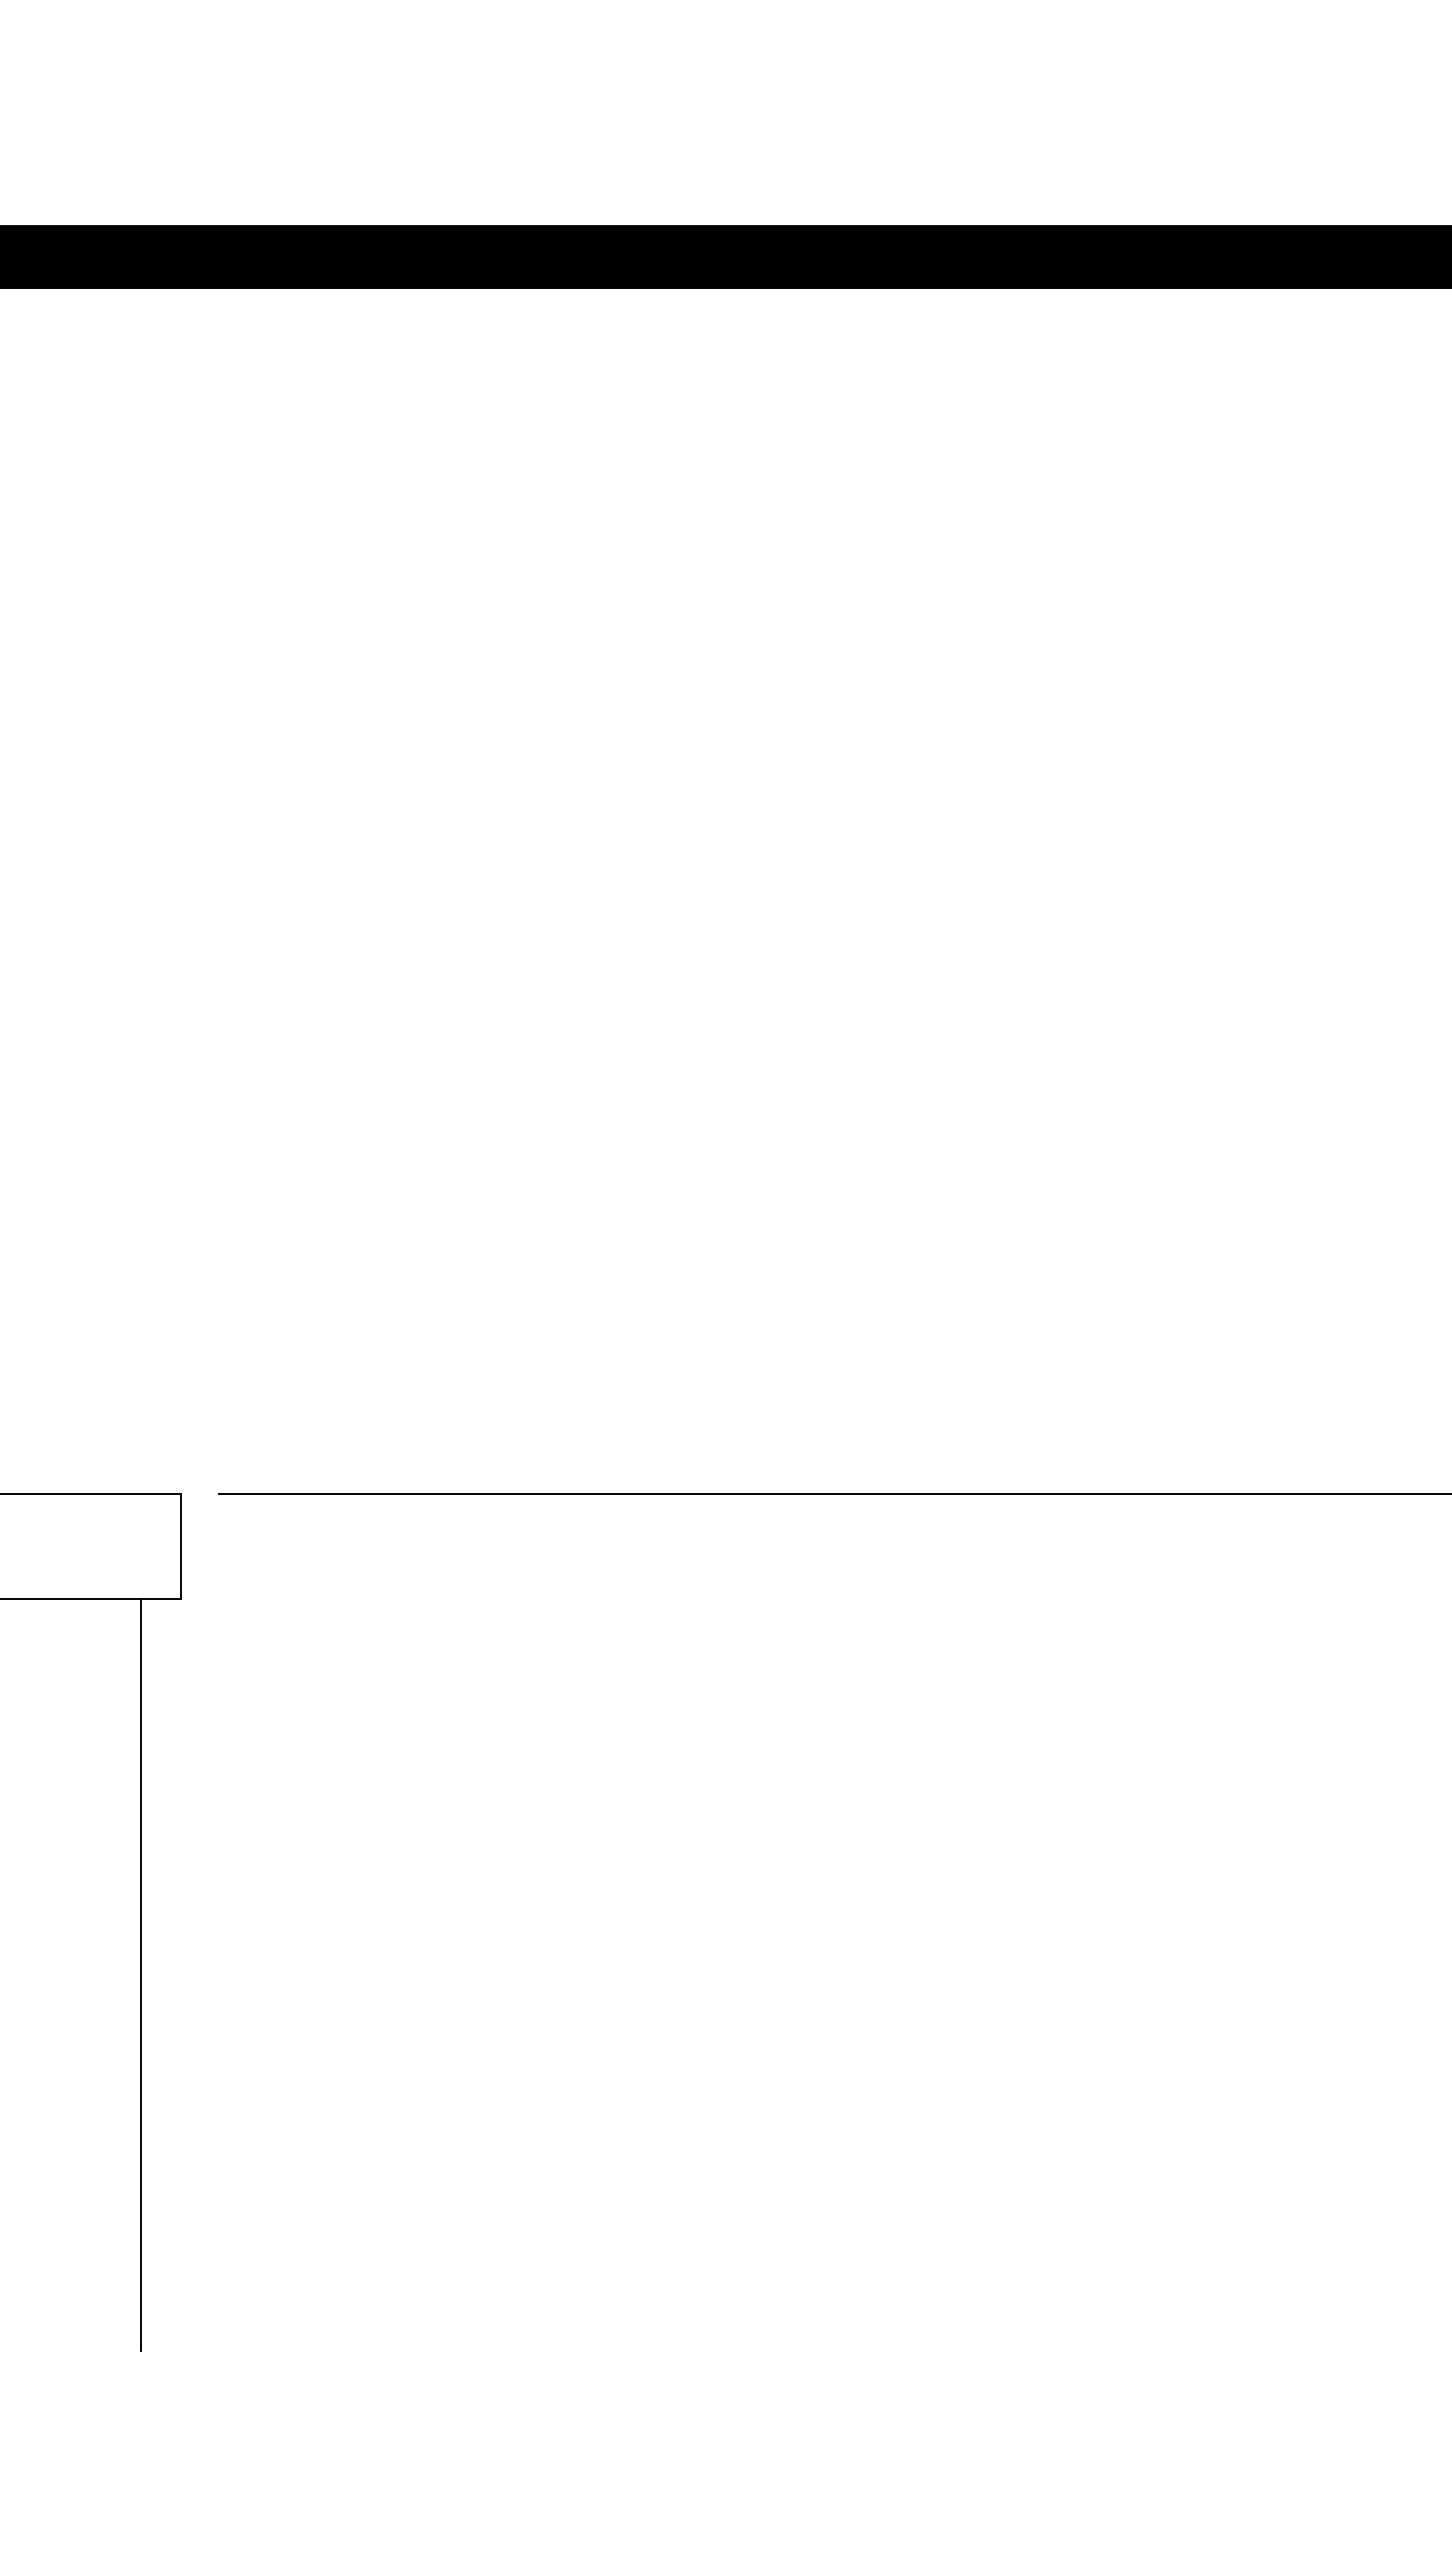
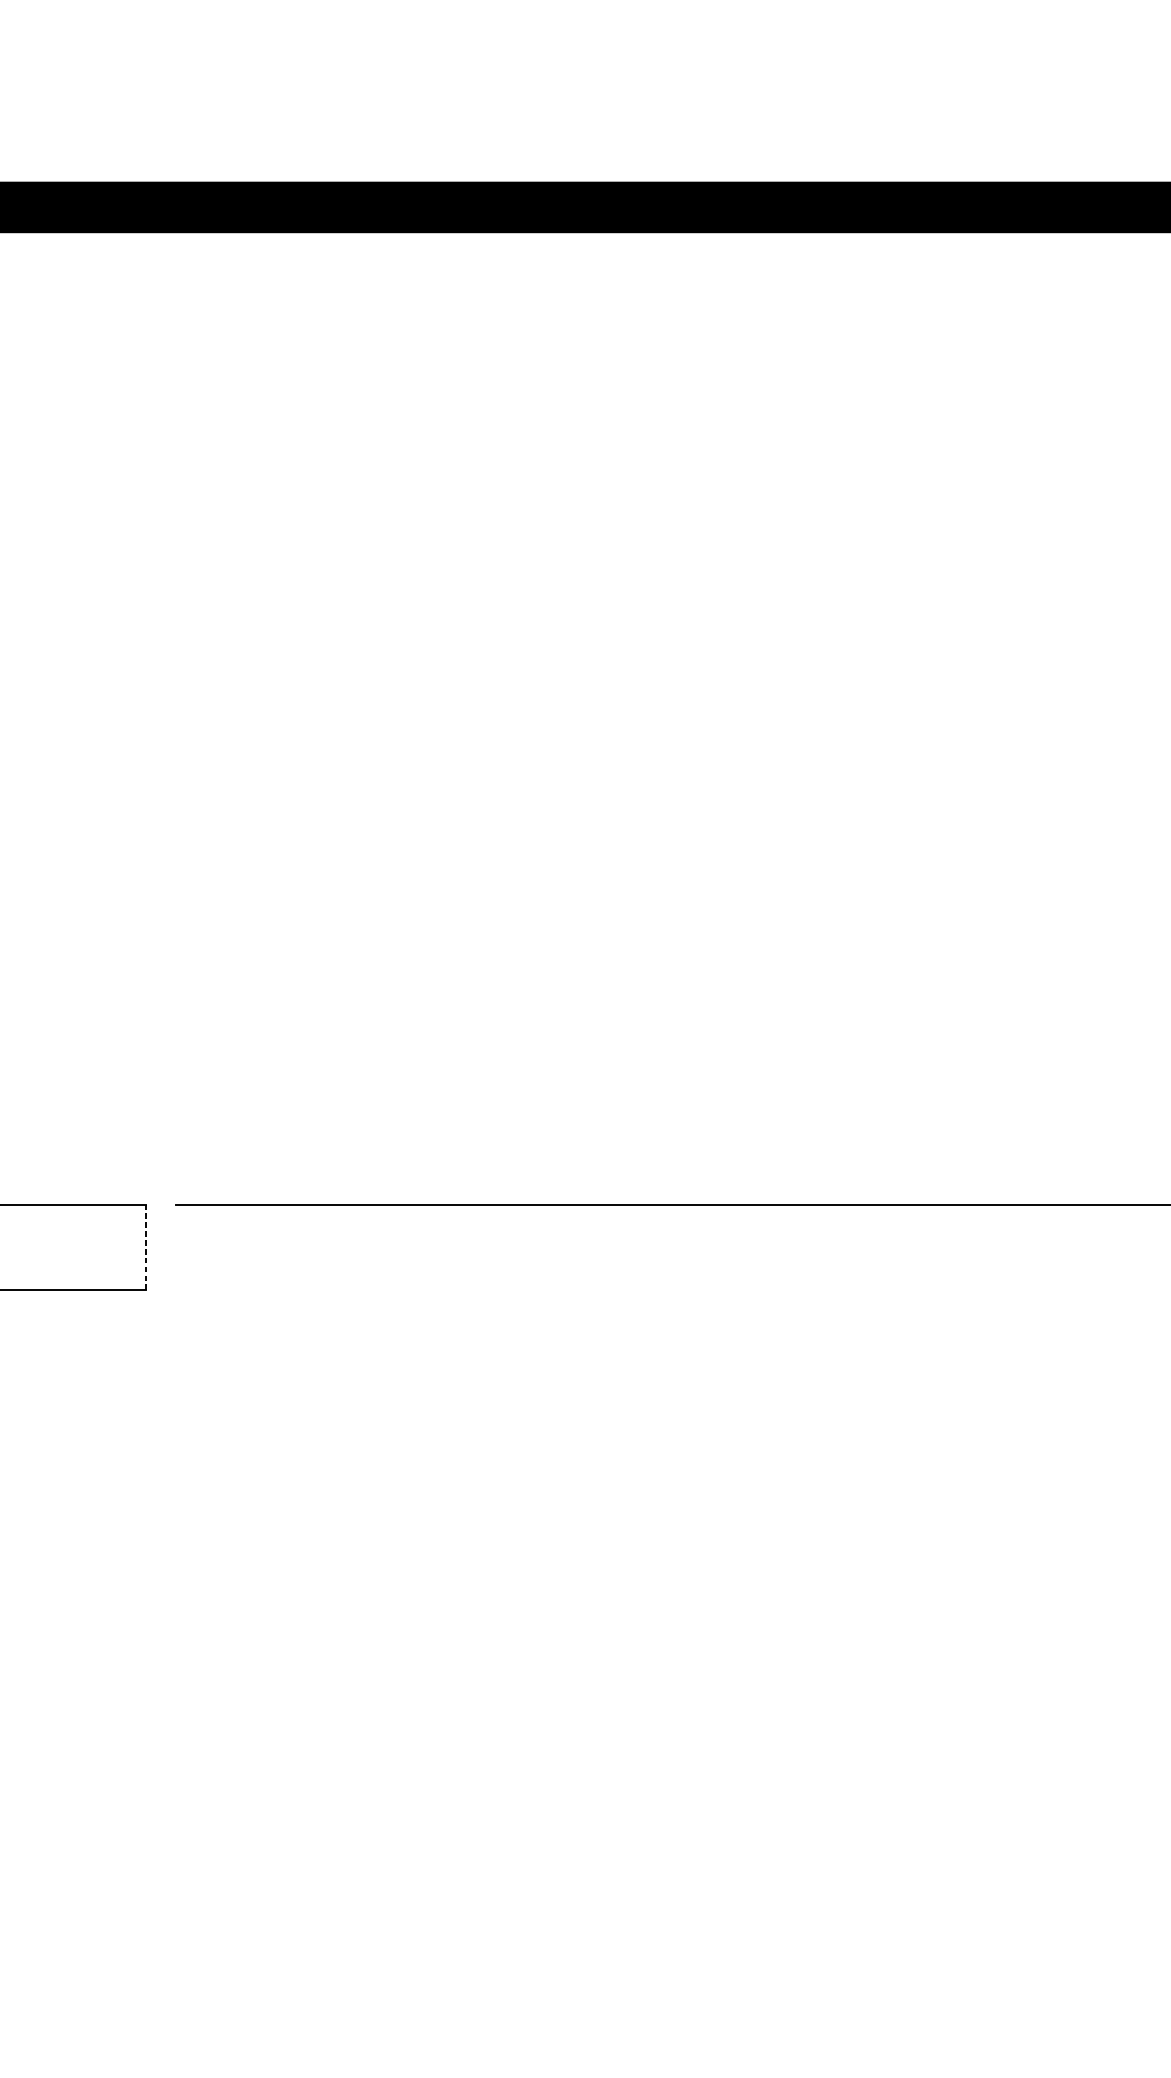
line: (180, 1546) -> (145, 1247), solid -> dashed
line: (140, 1974) -> (113, 1592), removed

